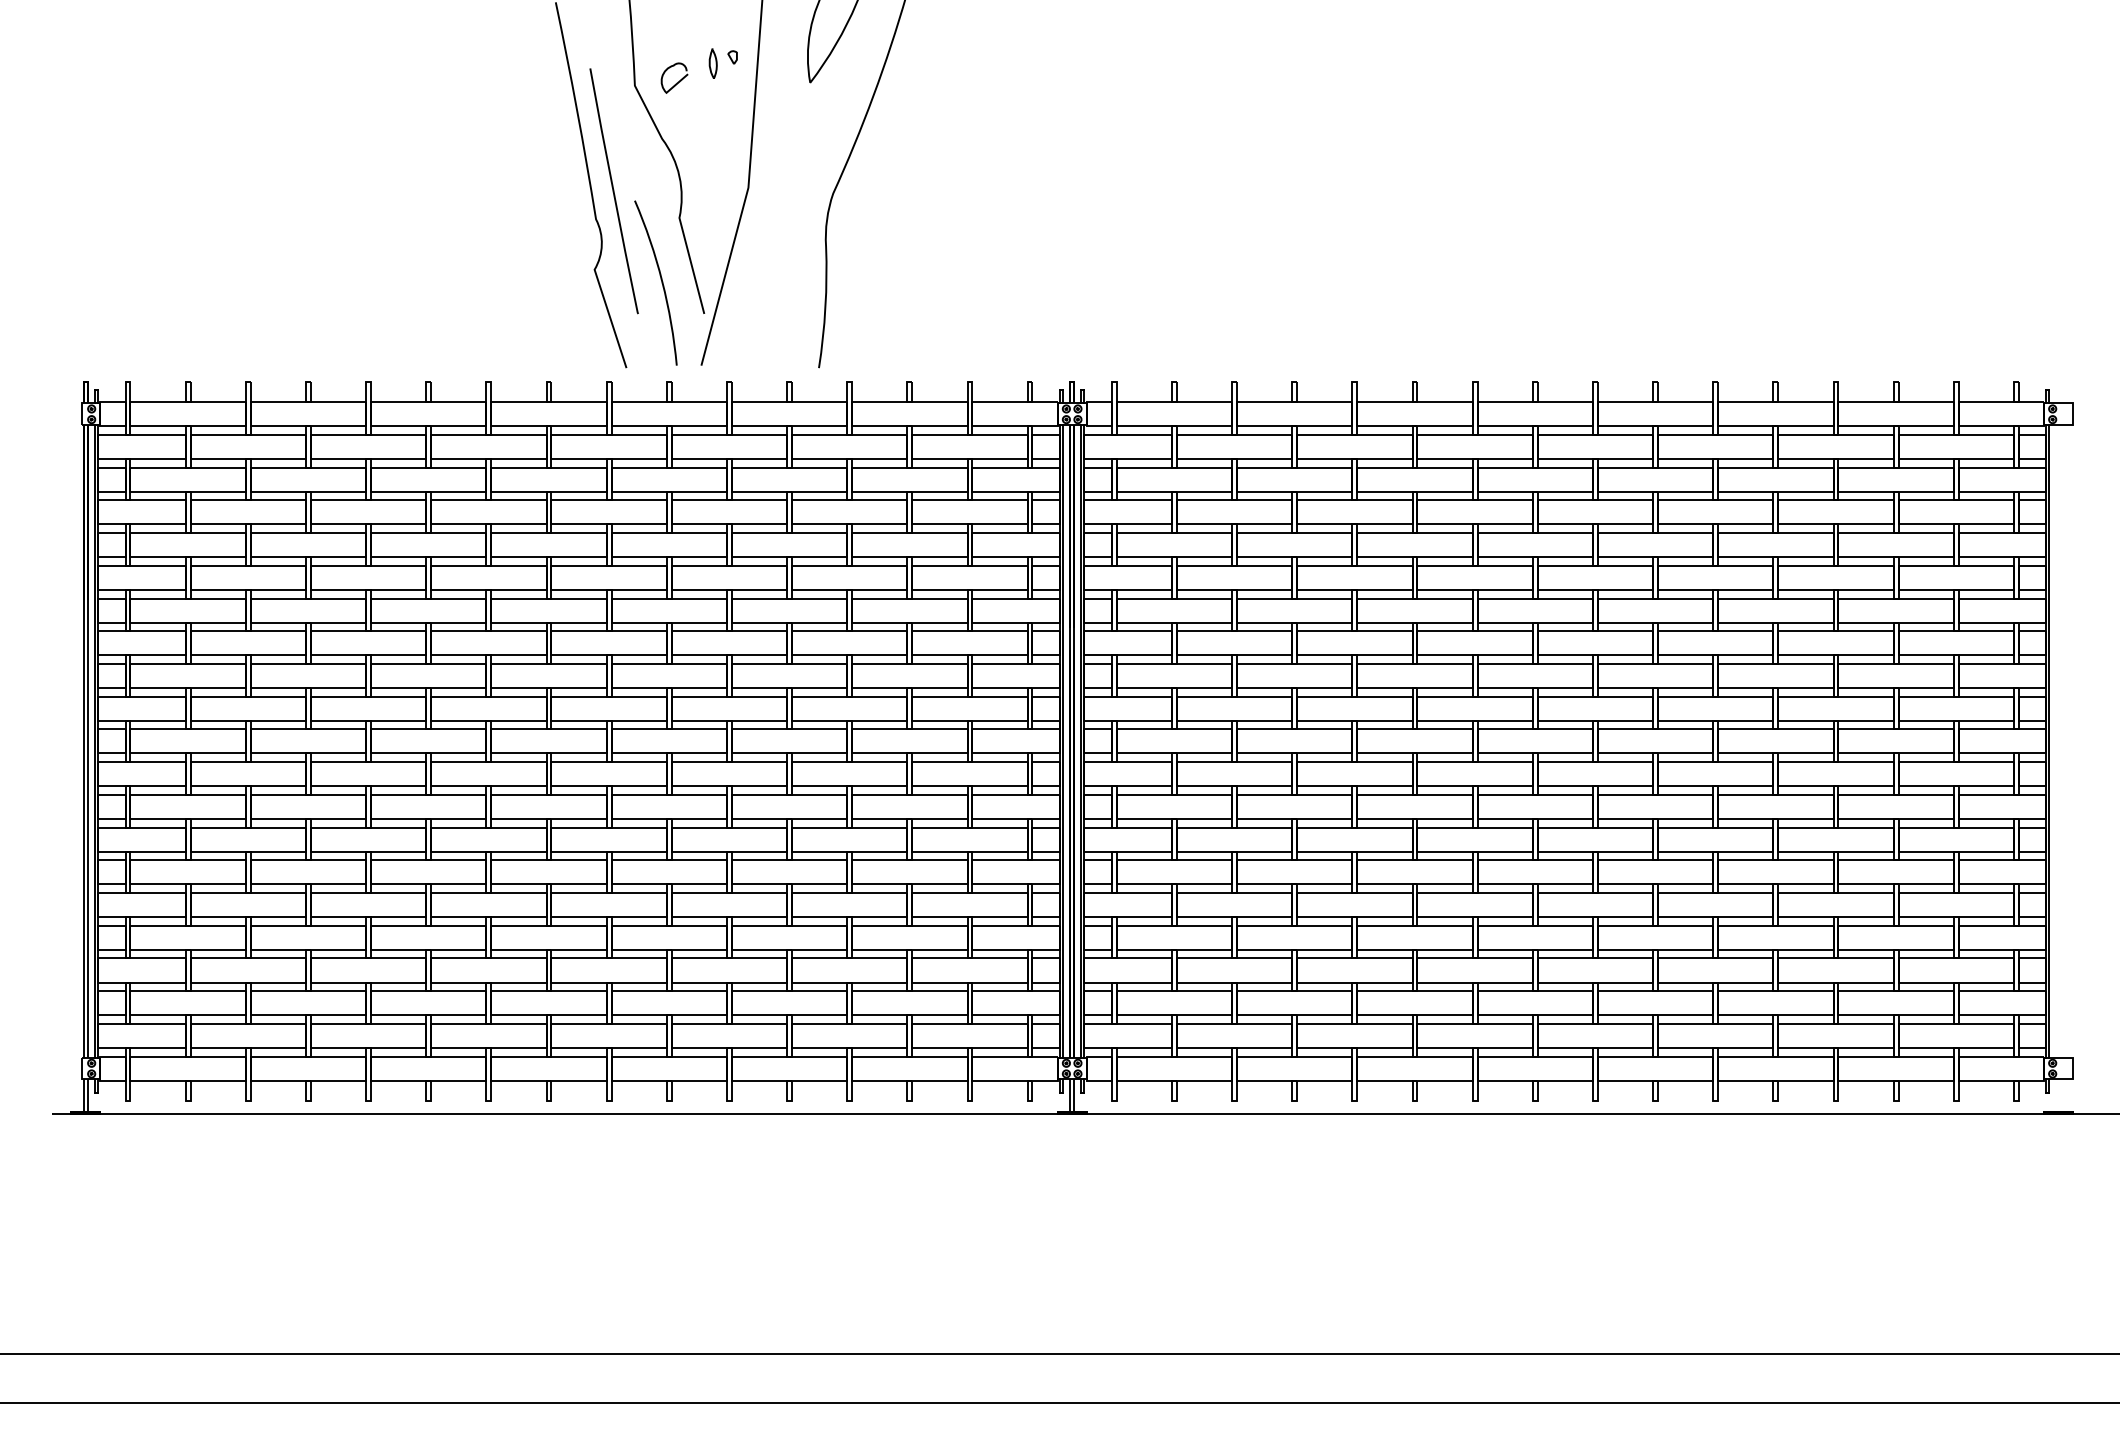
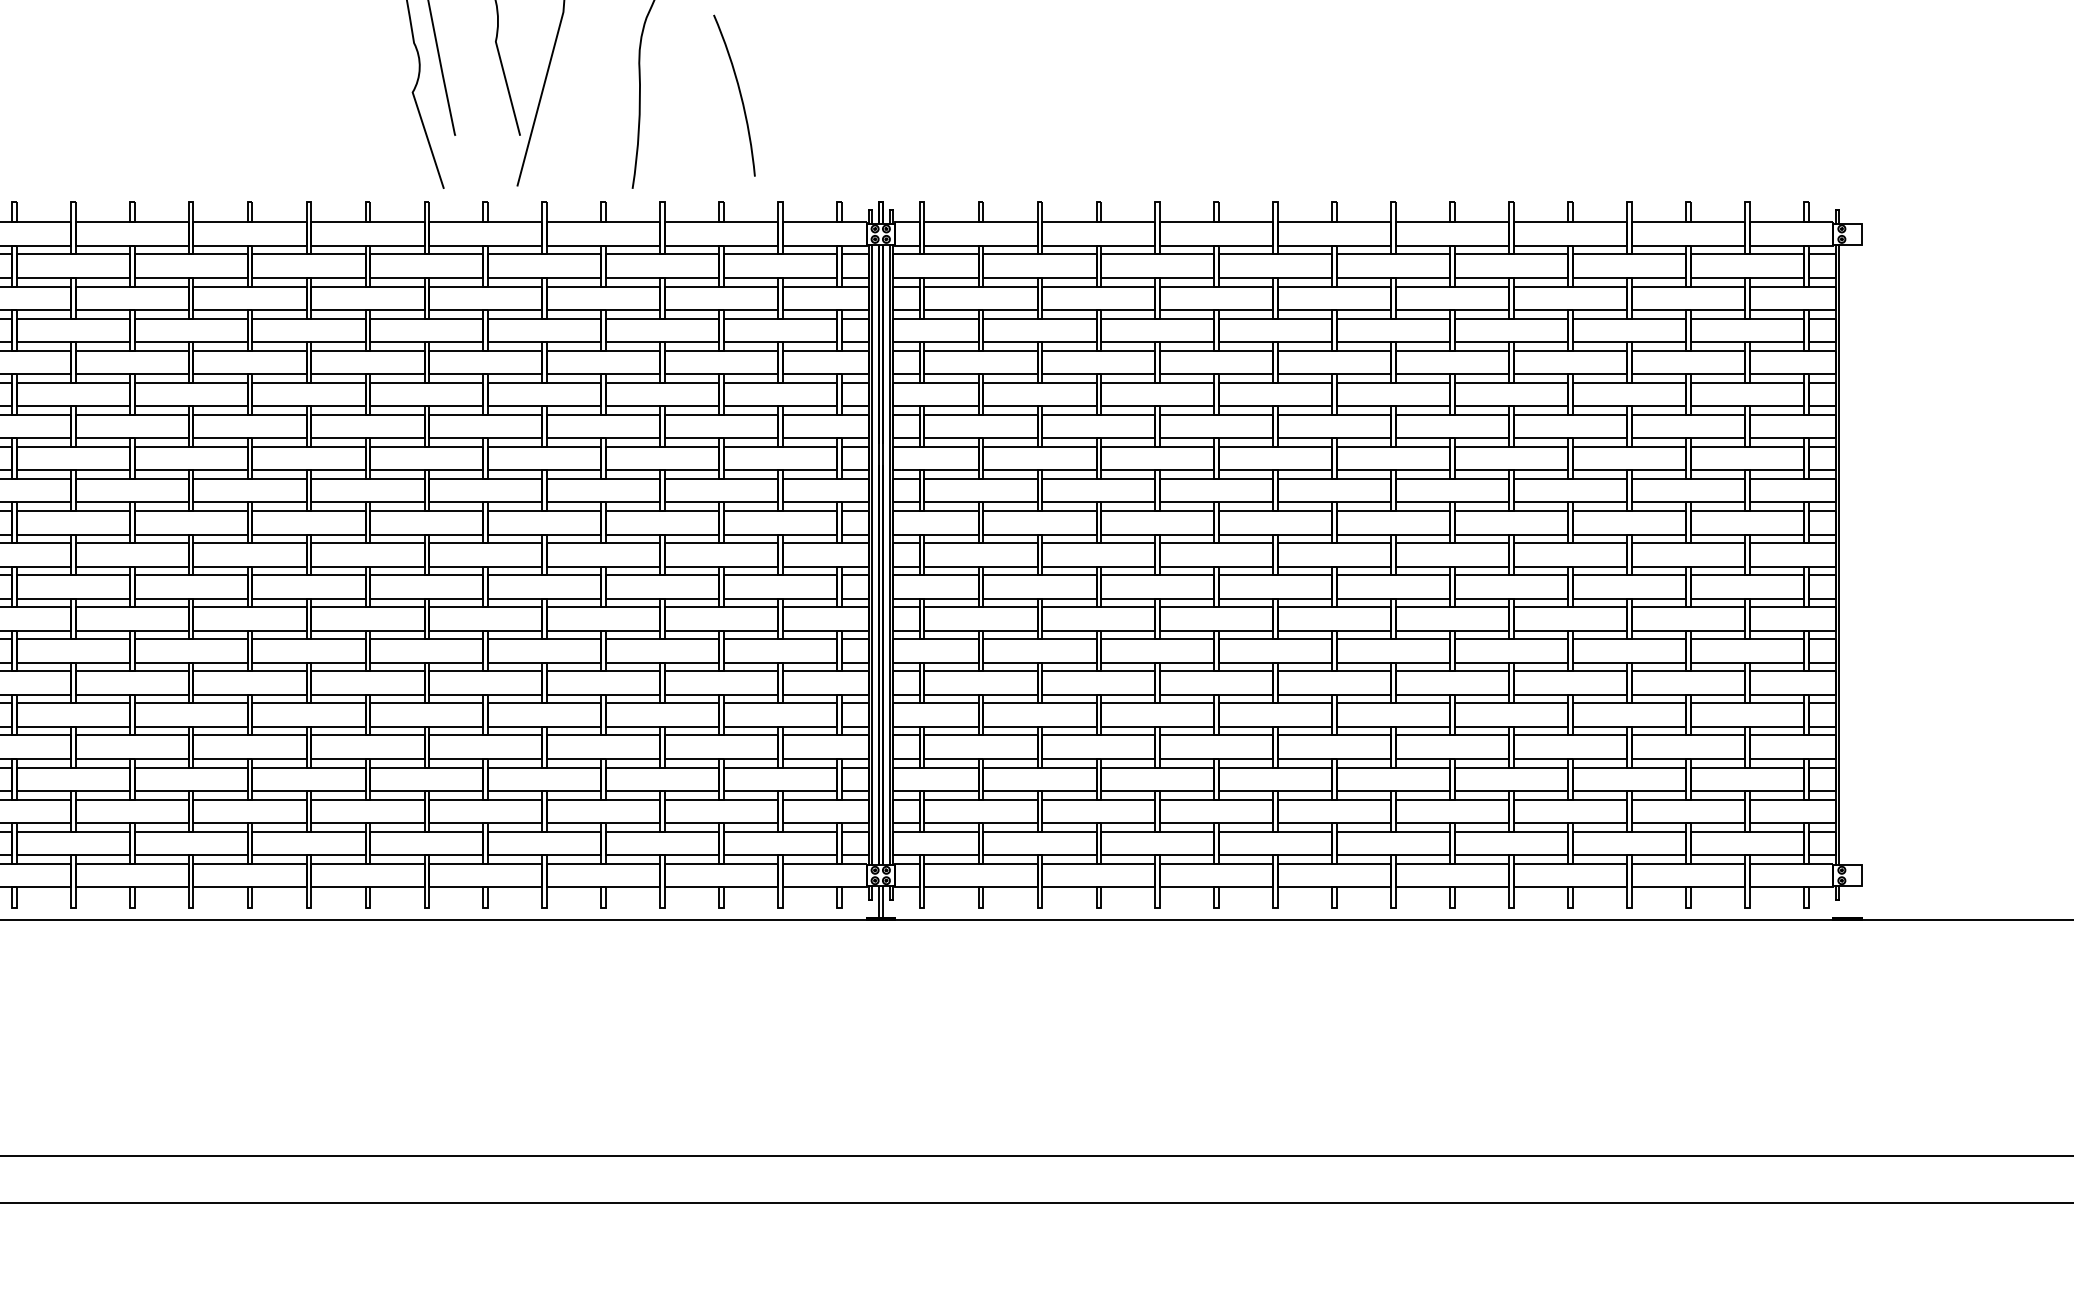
curve: (660, 279) -> (738, 92), moved

